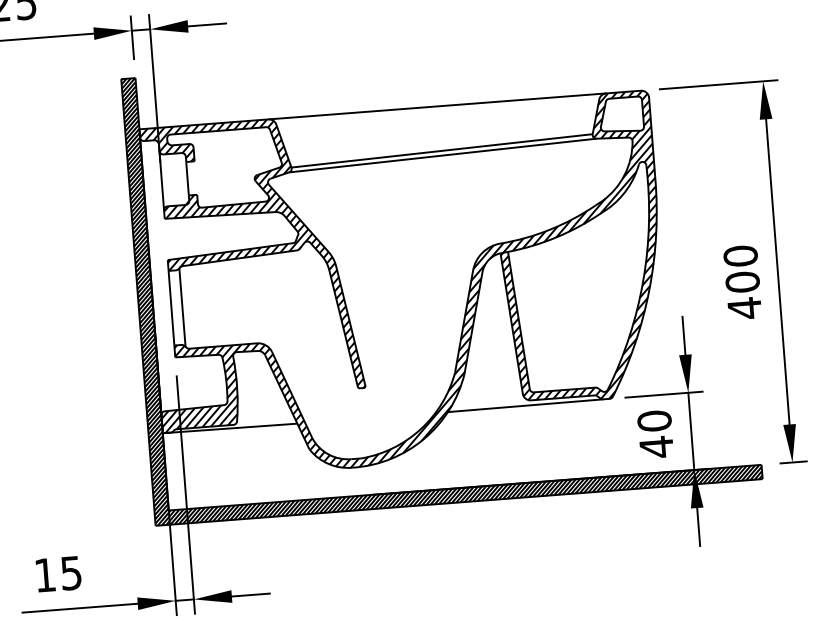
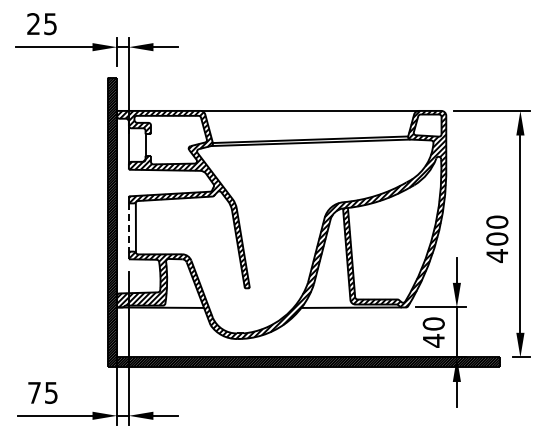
line: (171, 309) -> (128, 228), solid -> dashed
text: (45, 574) -> (34, 392), 15 -> 75

